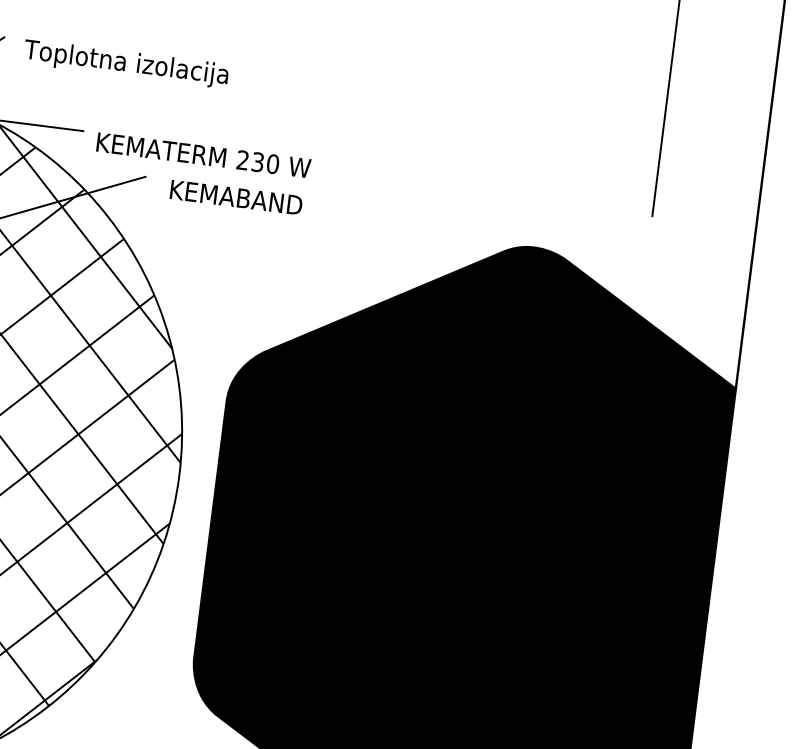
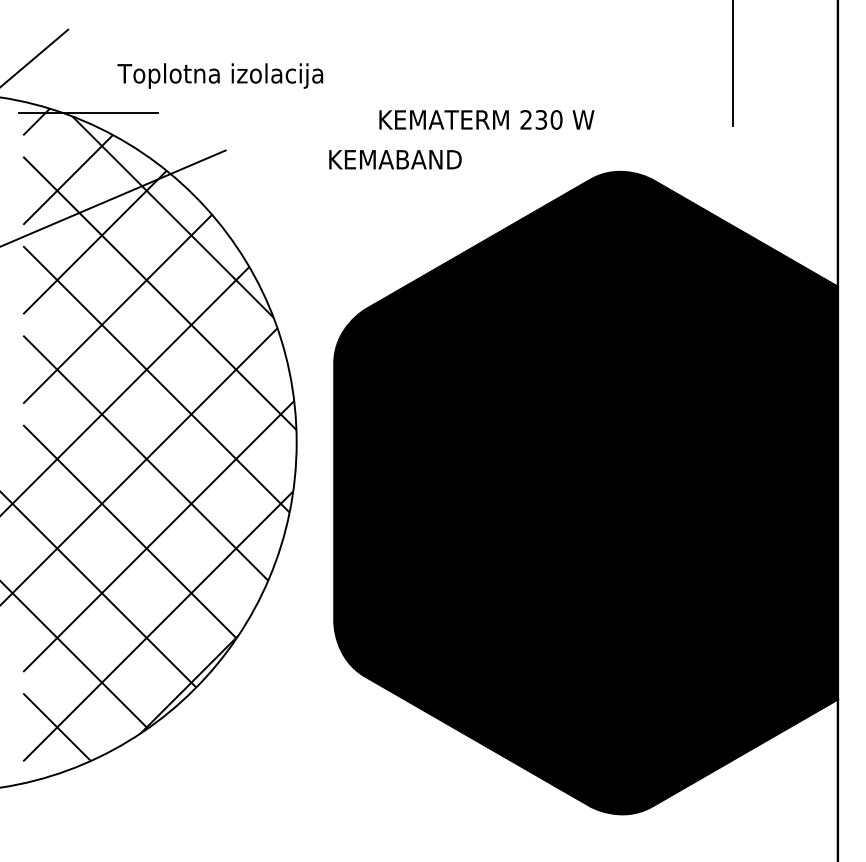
text: (126, 63) -> (220, 75), moved
text: (203, 154) -> (486, 119), moved
text: (236, 197) -> (395, 159), moved

